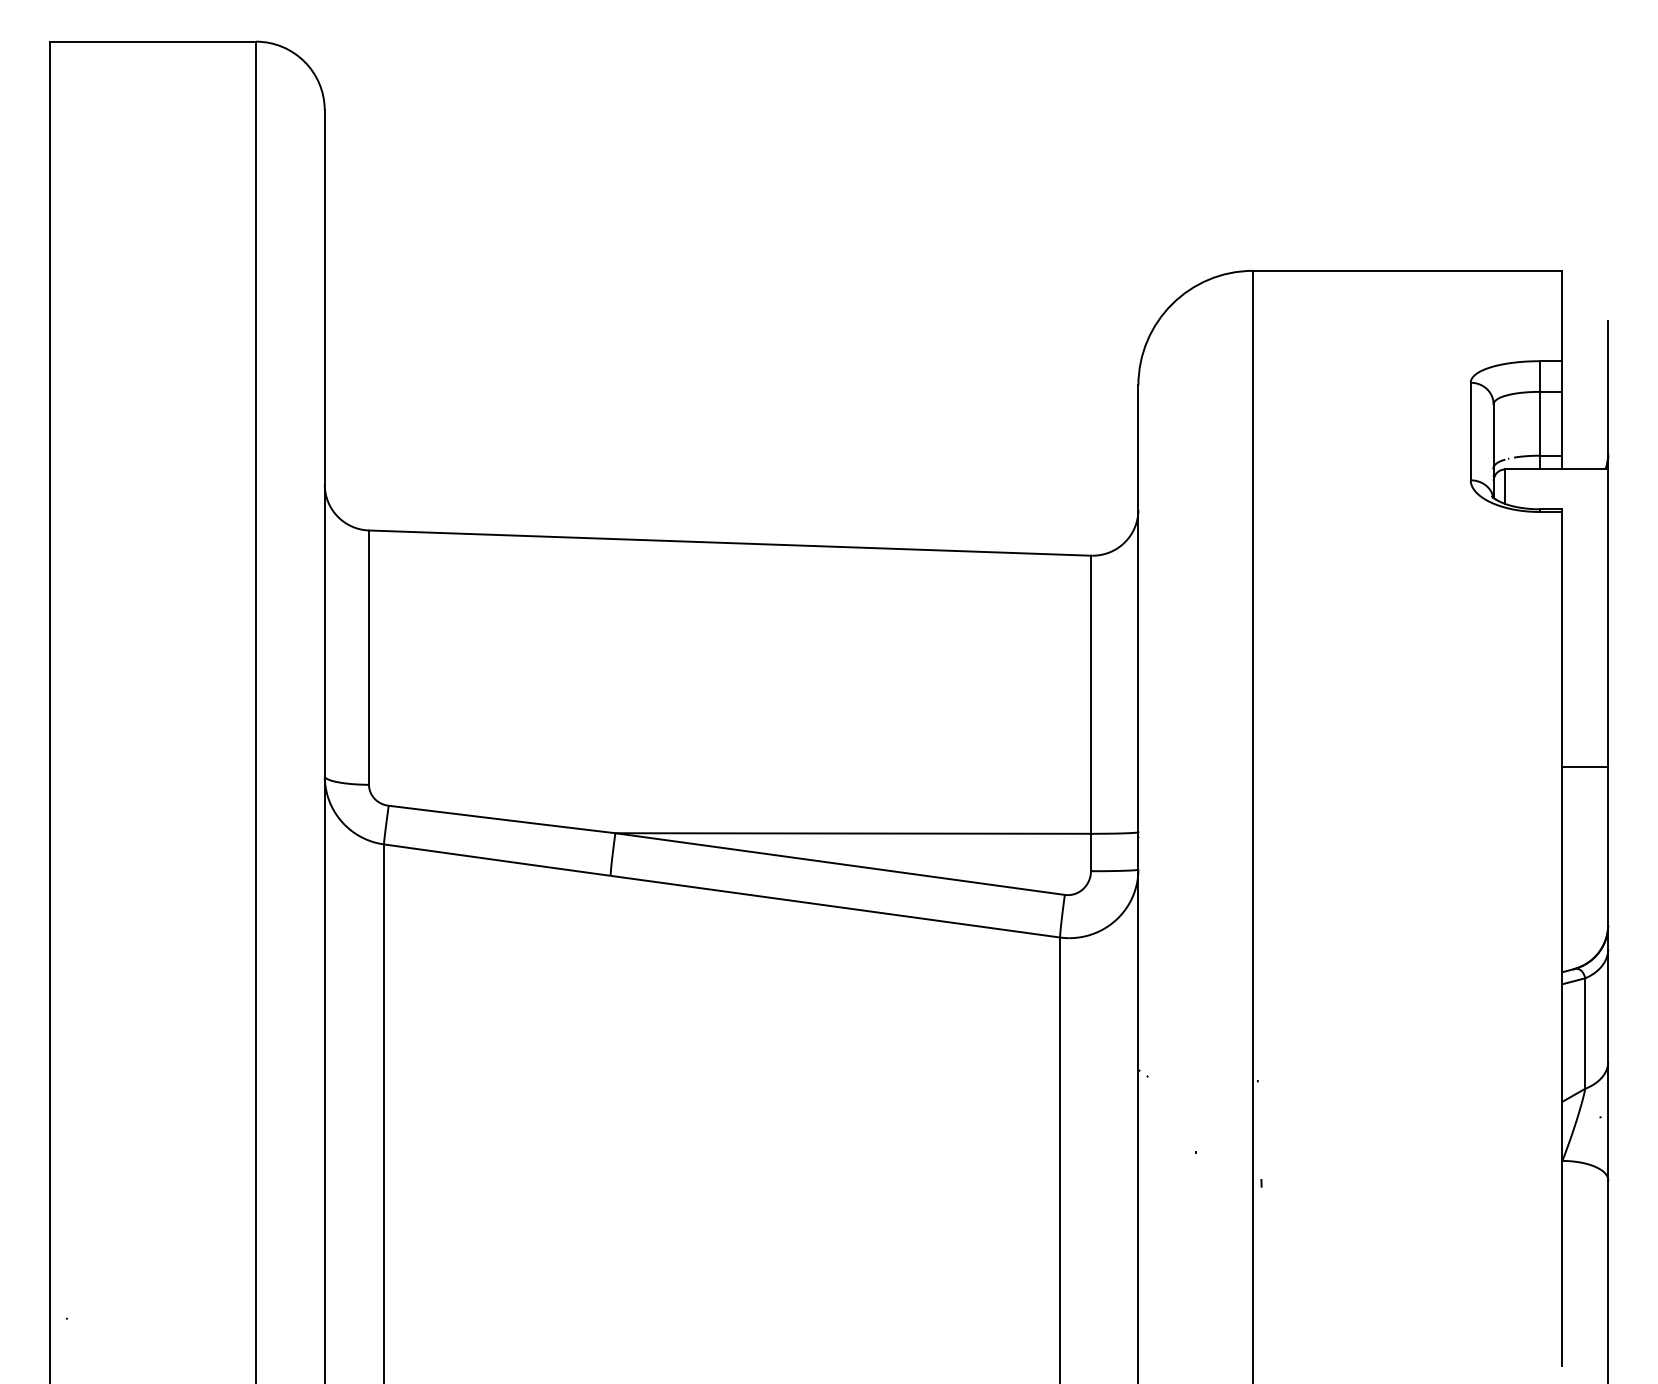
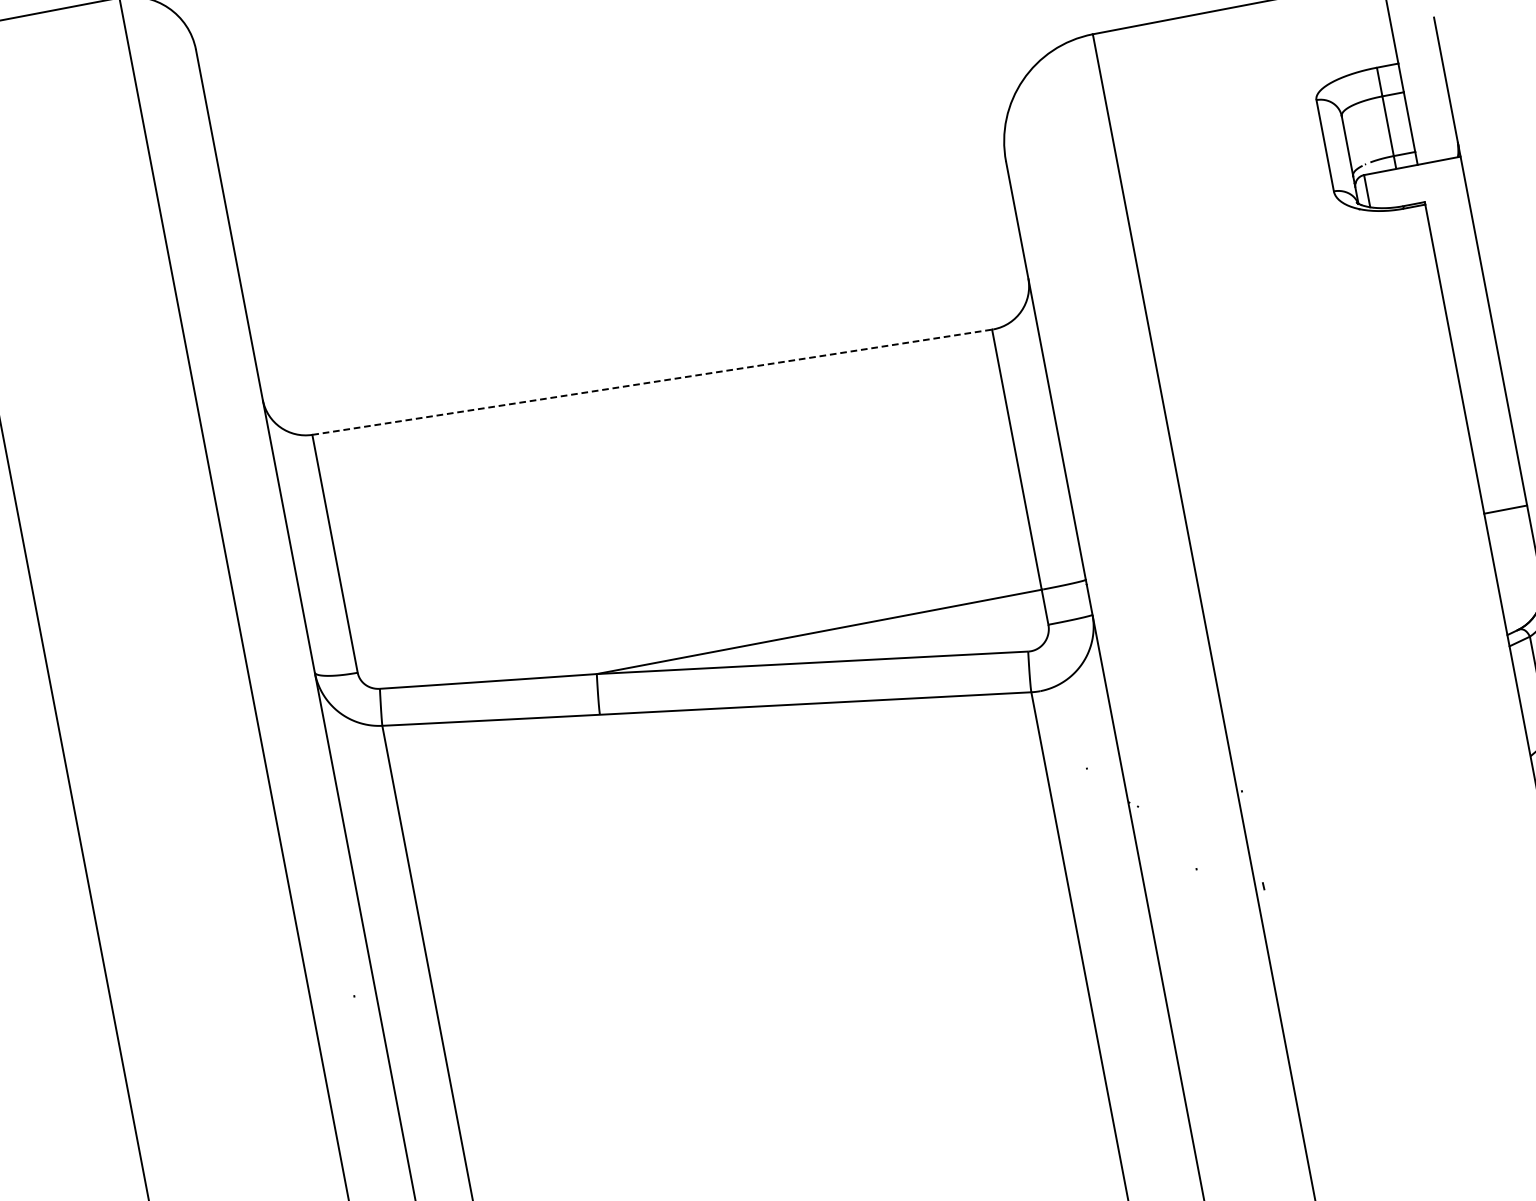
line: (730, 543) -> (652, 382), solid -> dashed
line: (1585, 767) -> (1505, 509), moved

